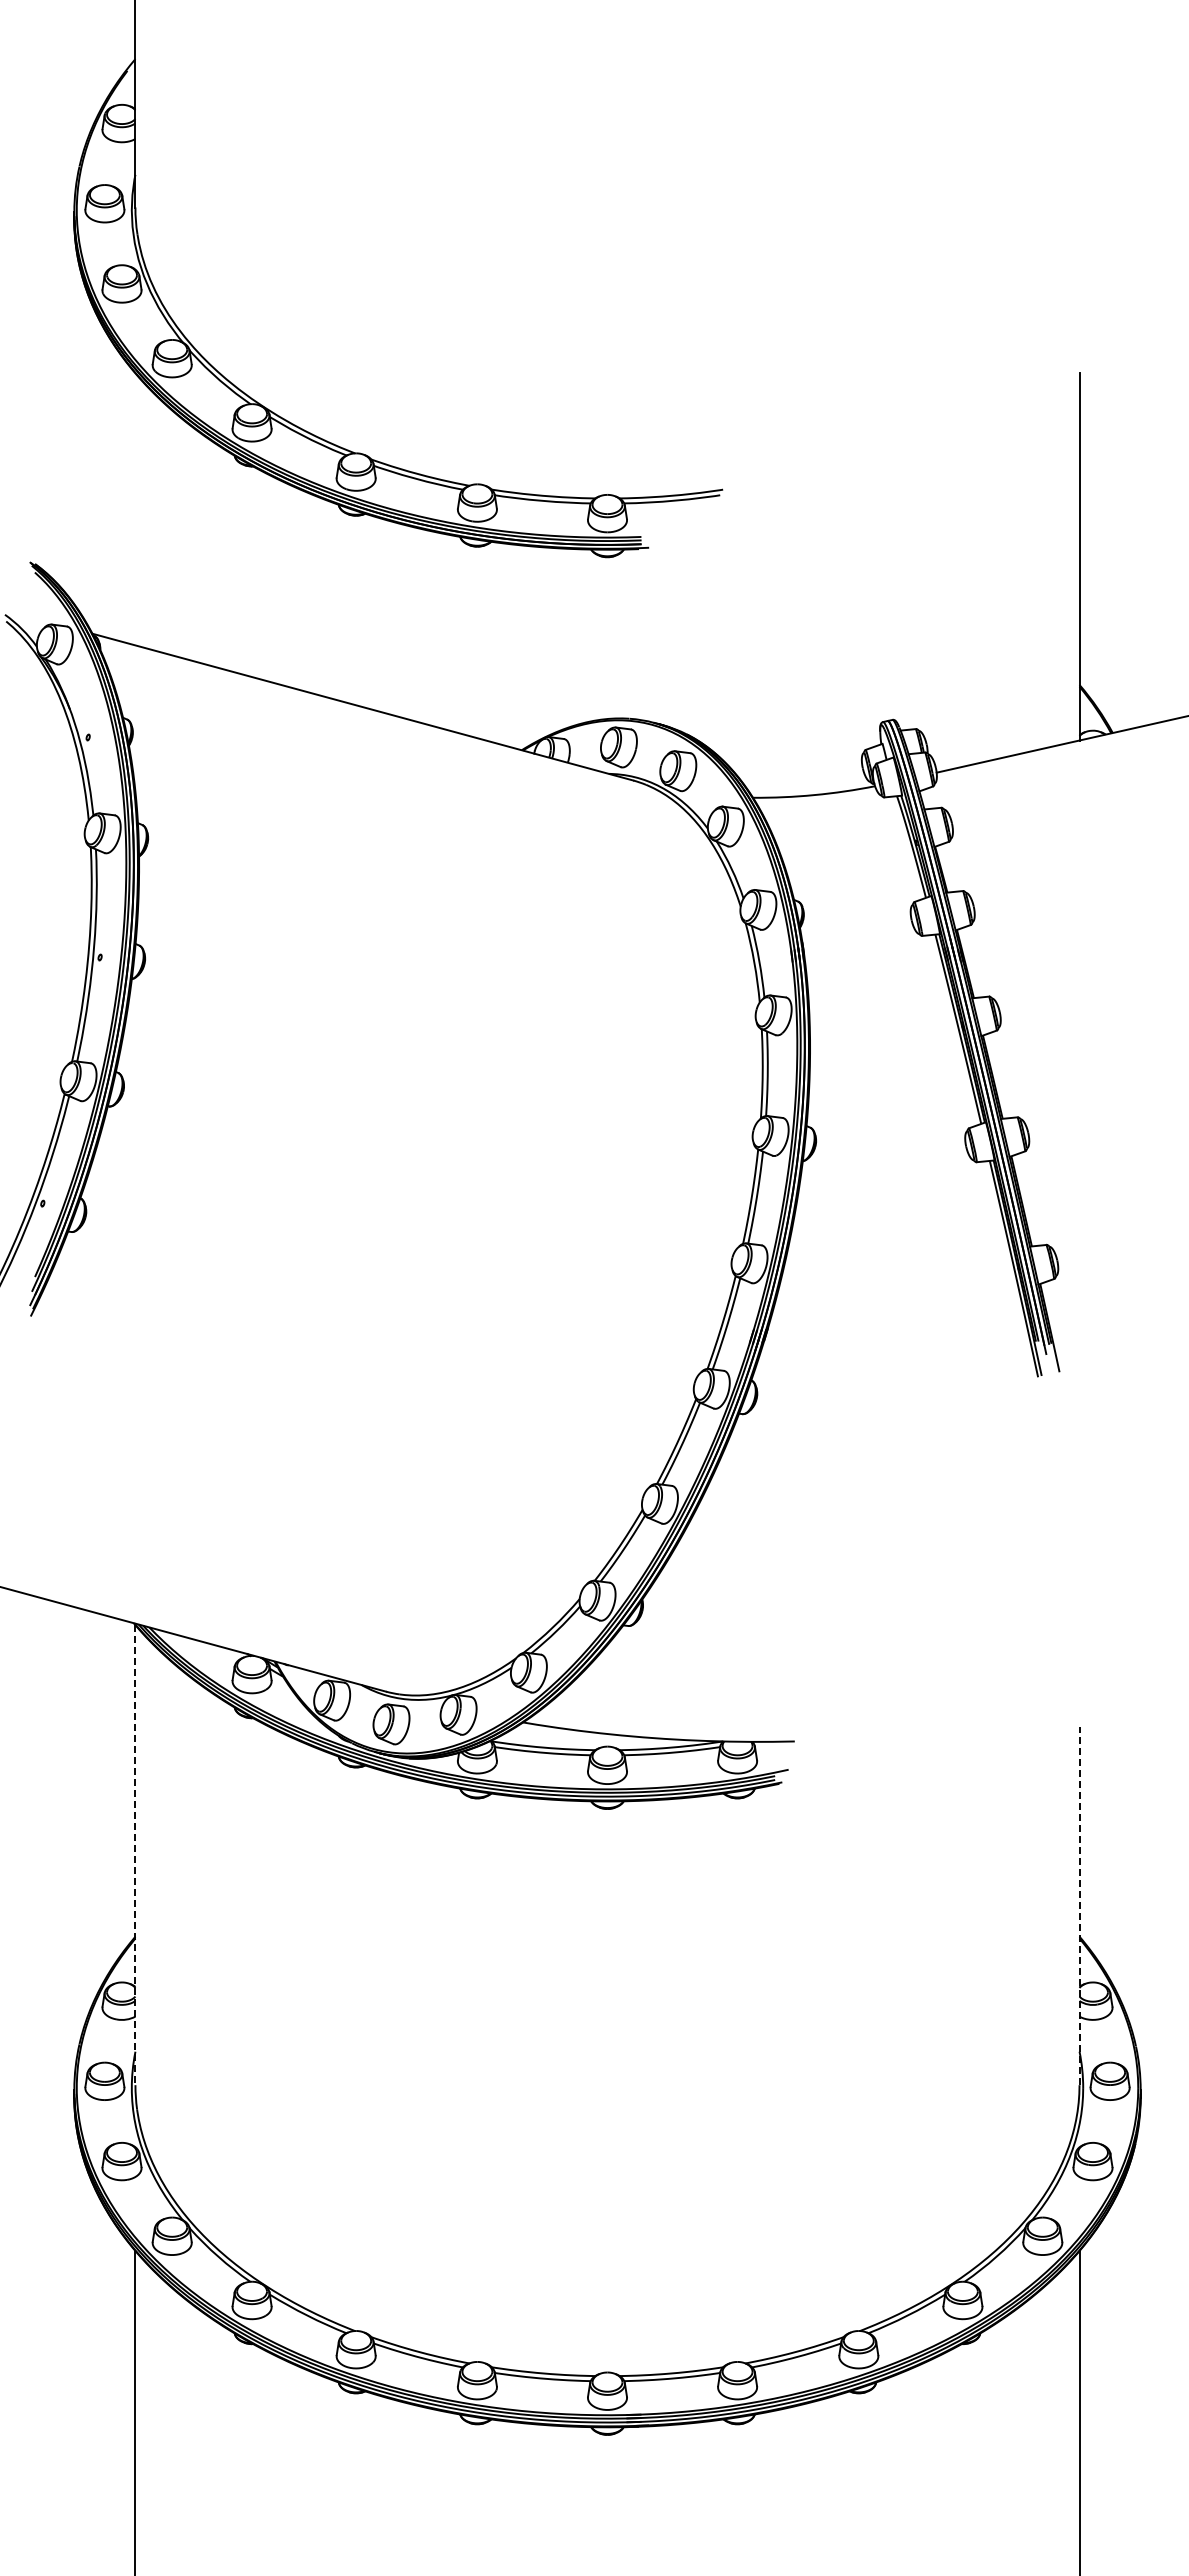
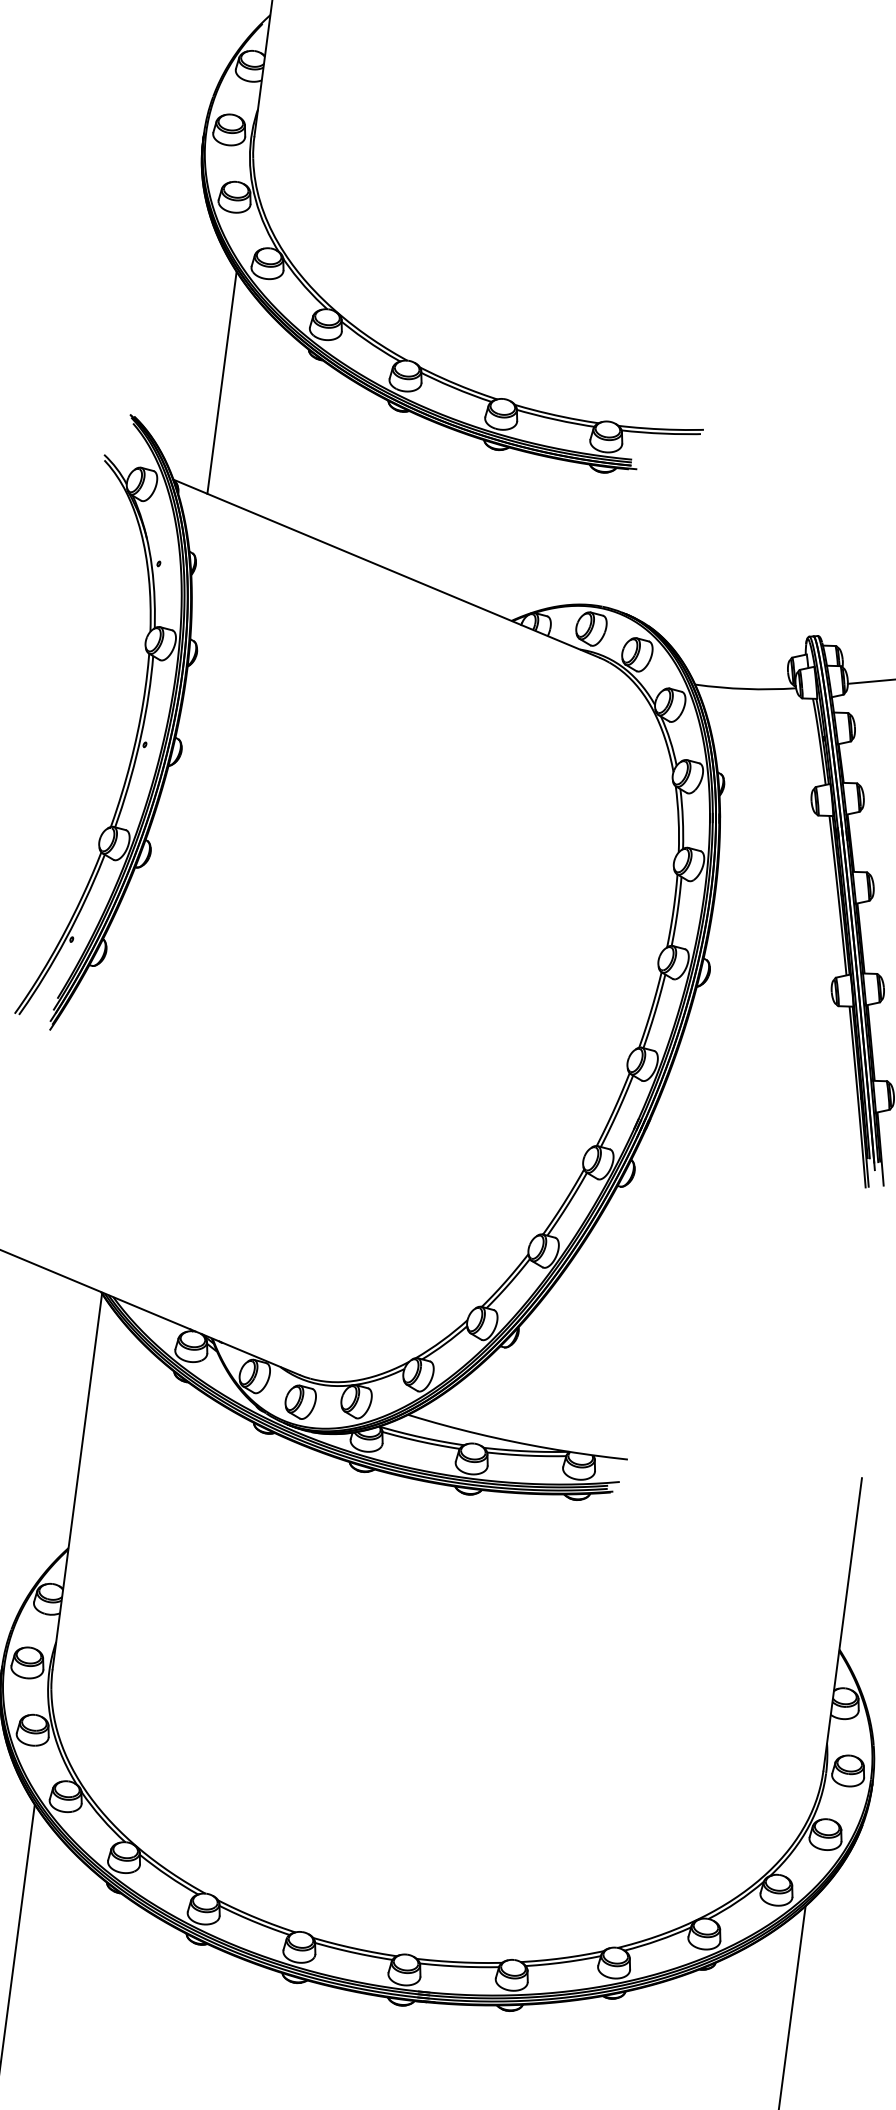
line: (135, 509) -> (222, 382), added
line: (135, 1855) -> (77, 1481), dashed -> solid
line: (1079, 1905) -> (842, 1624), dashed -> solid

